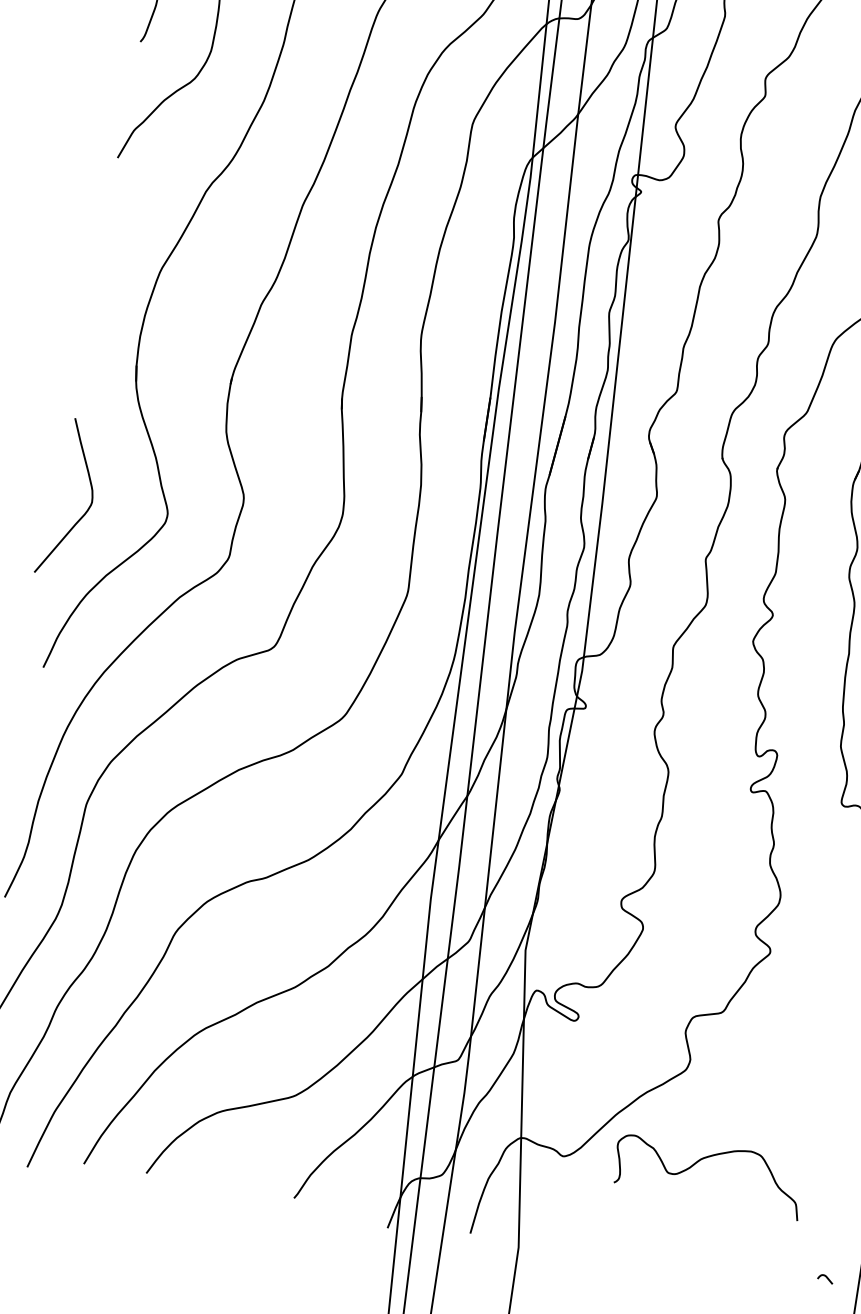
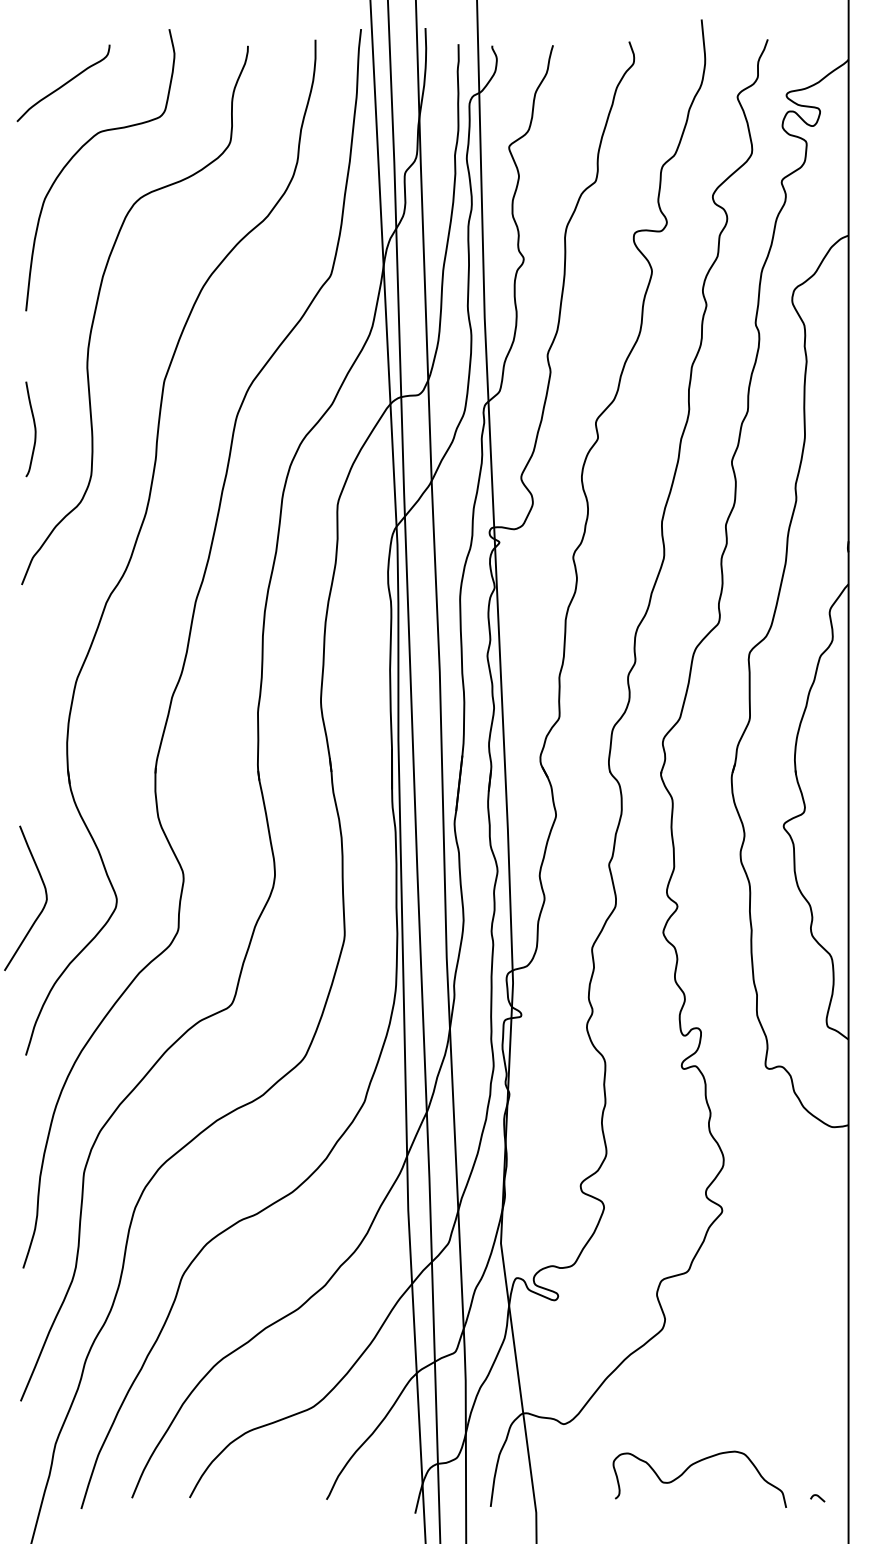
curve: (699, 1162) -> (689, 1468), moved

